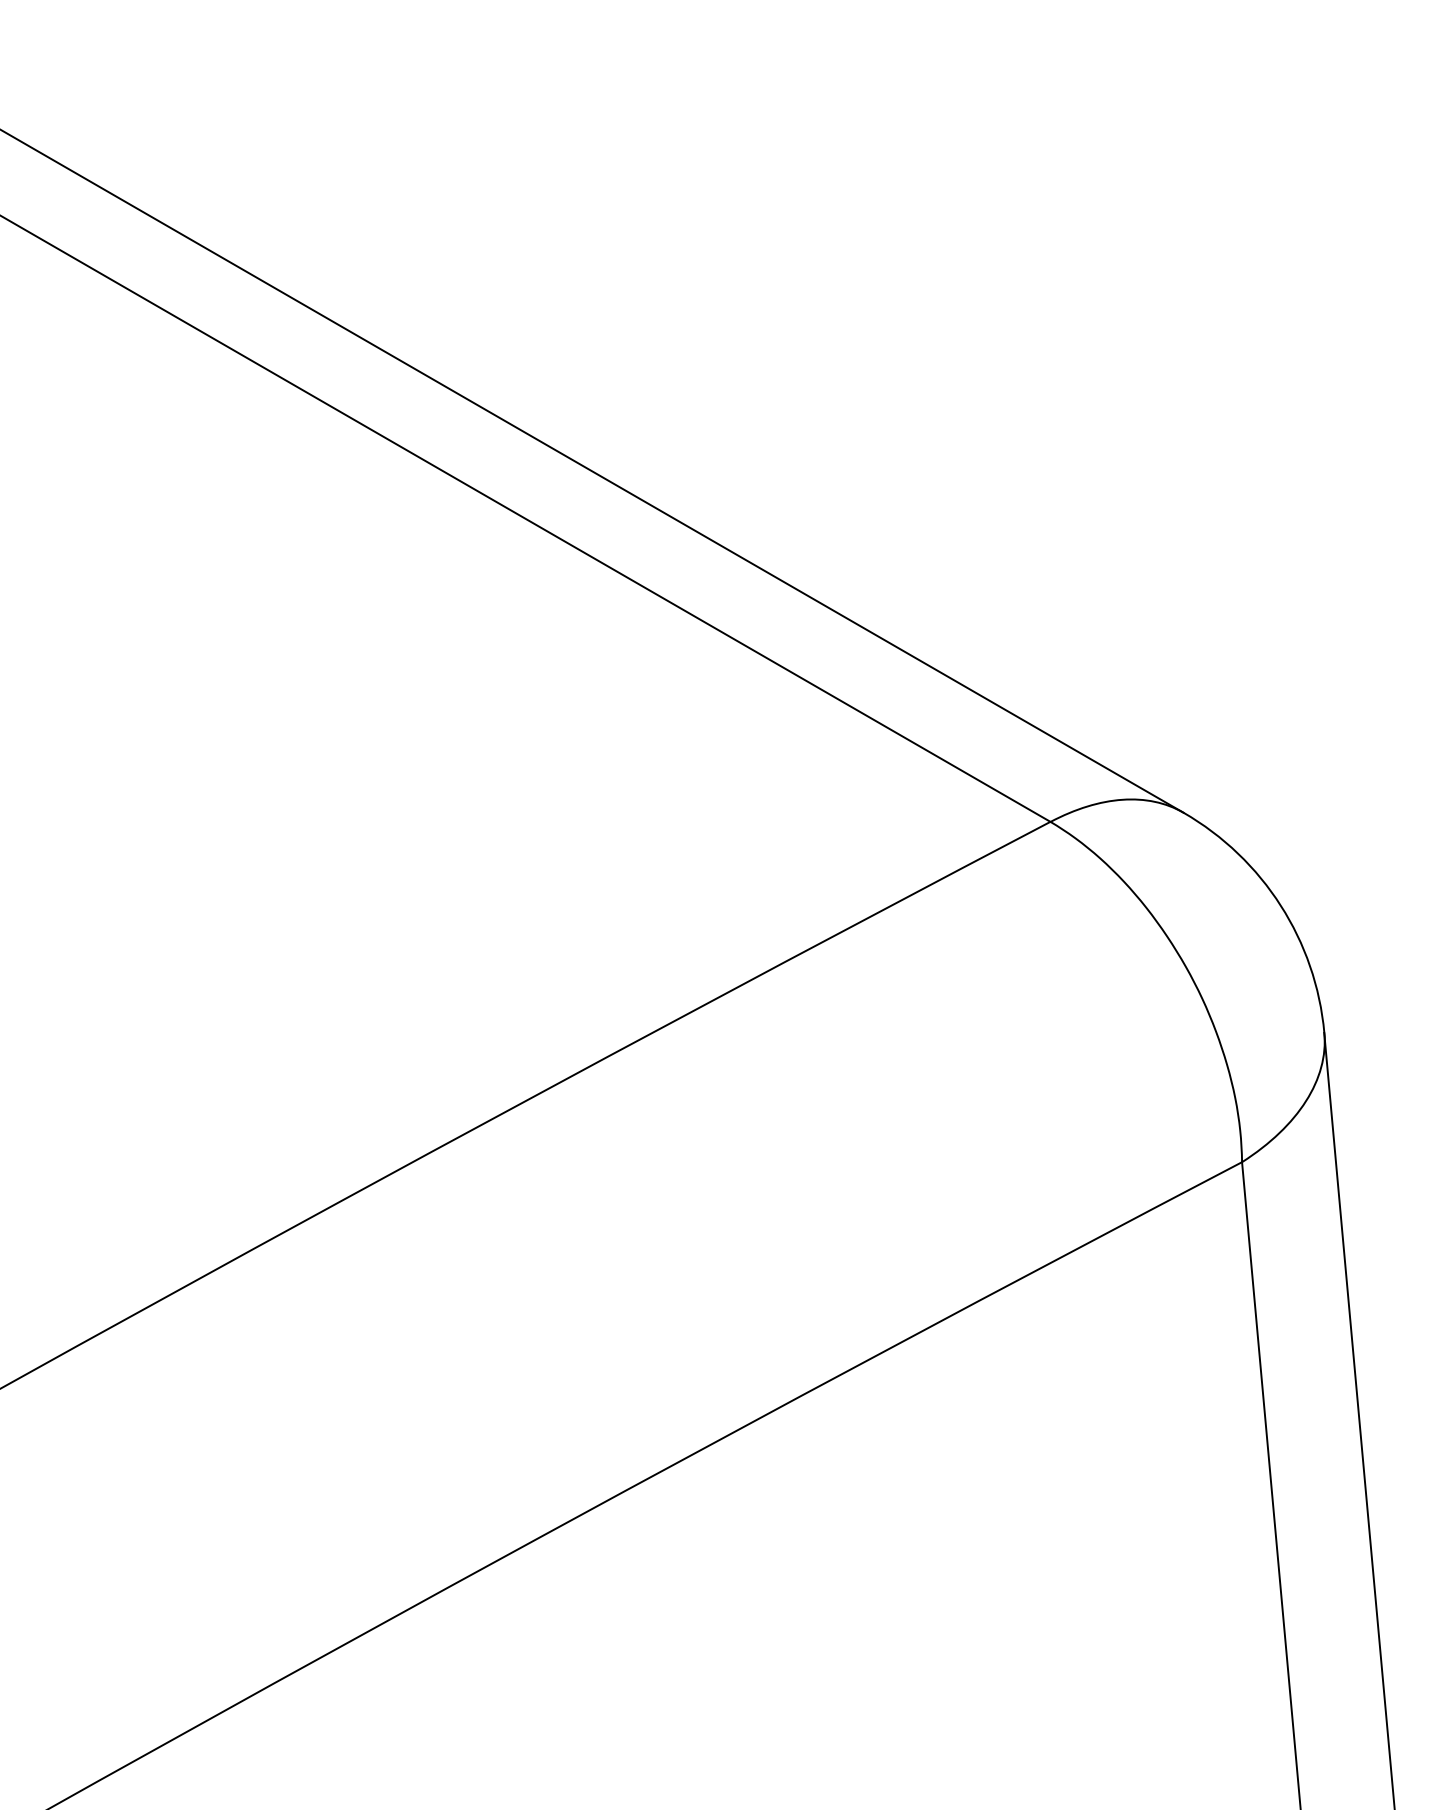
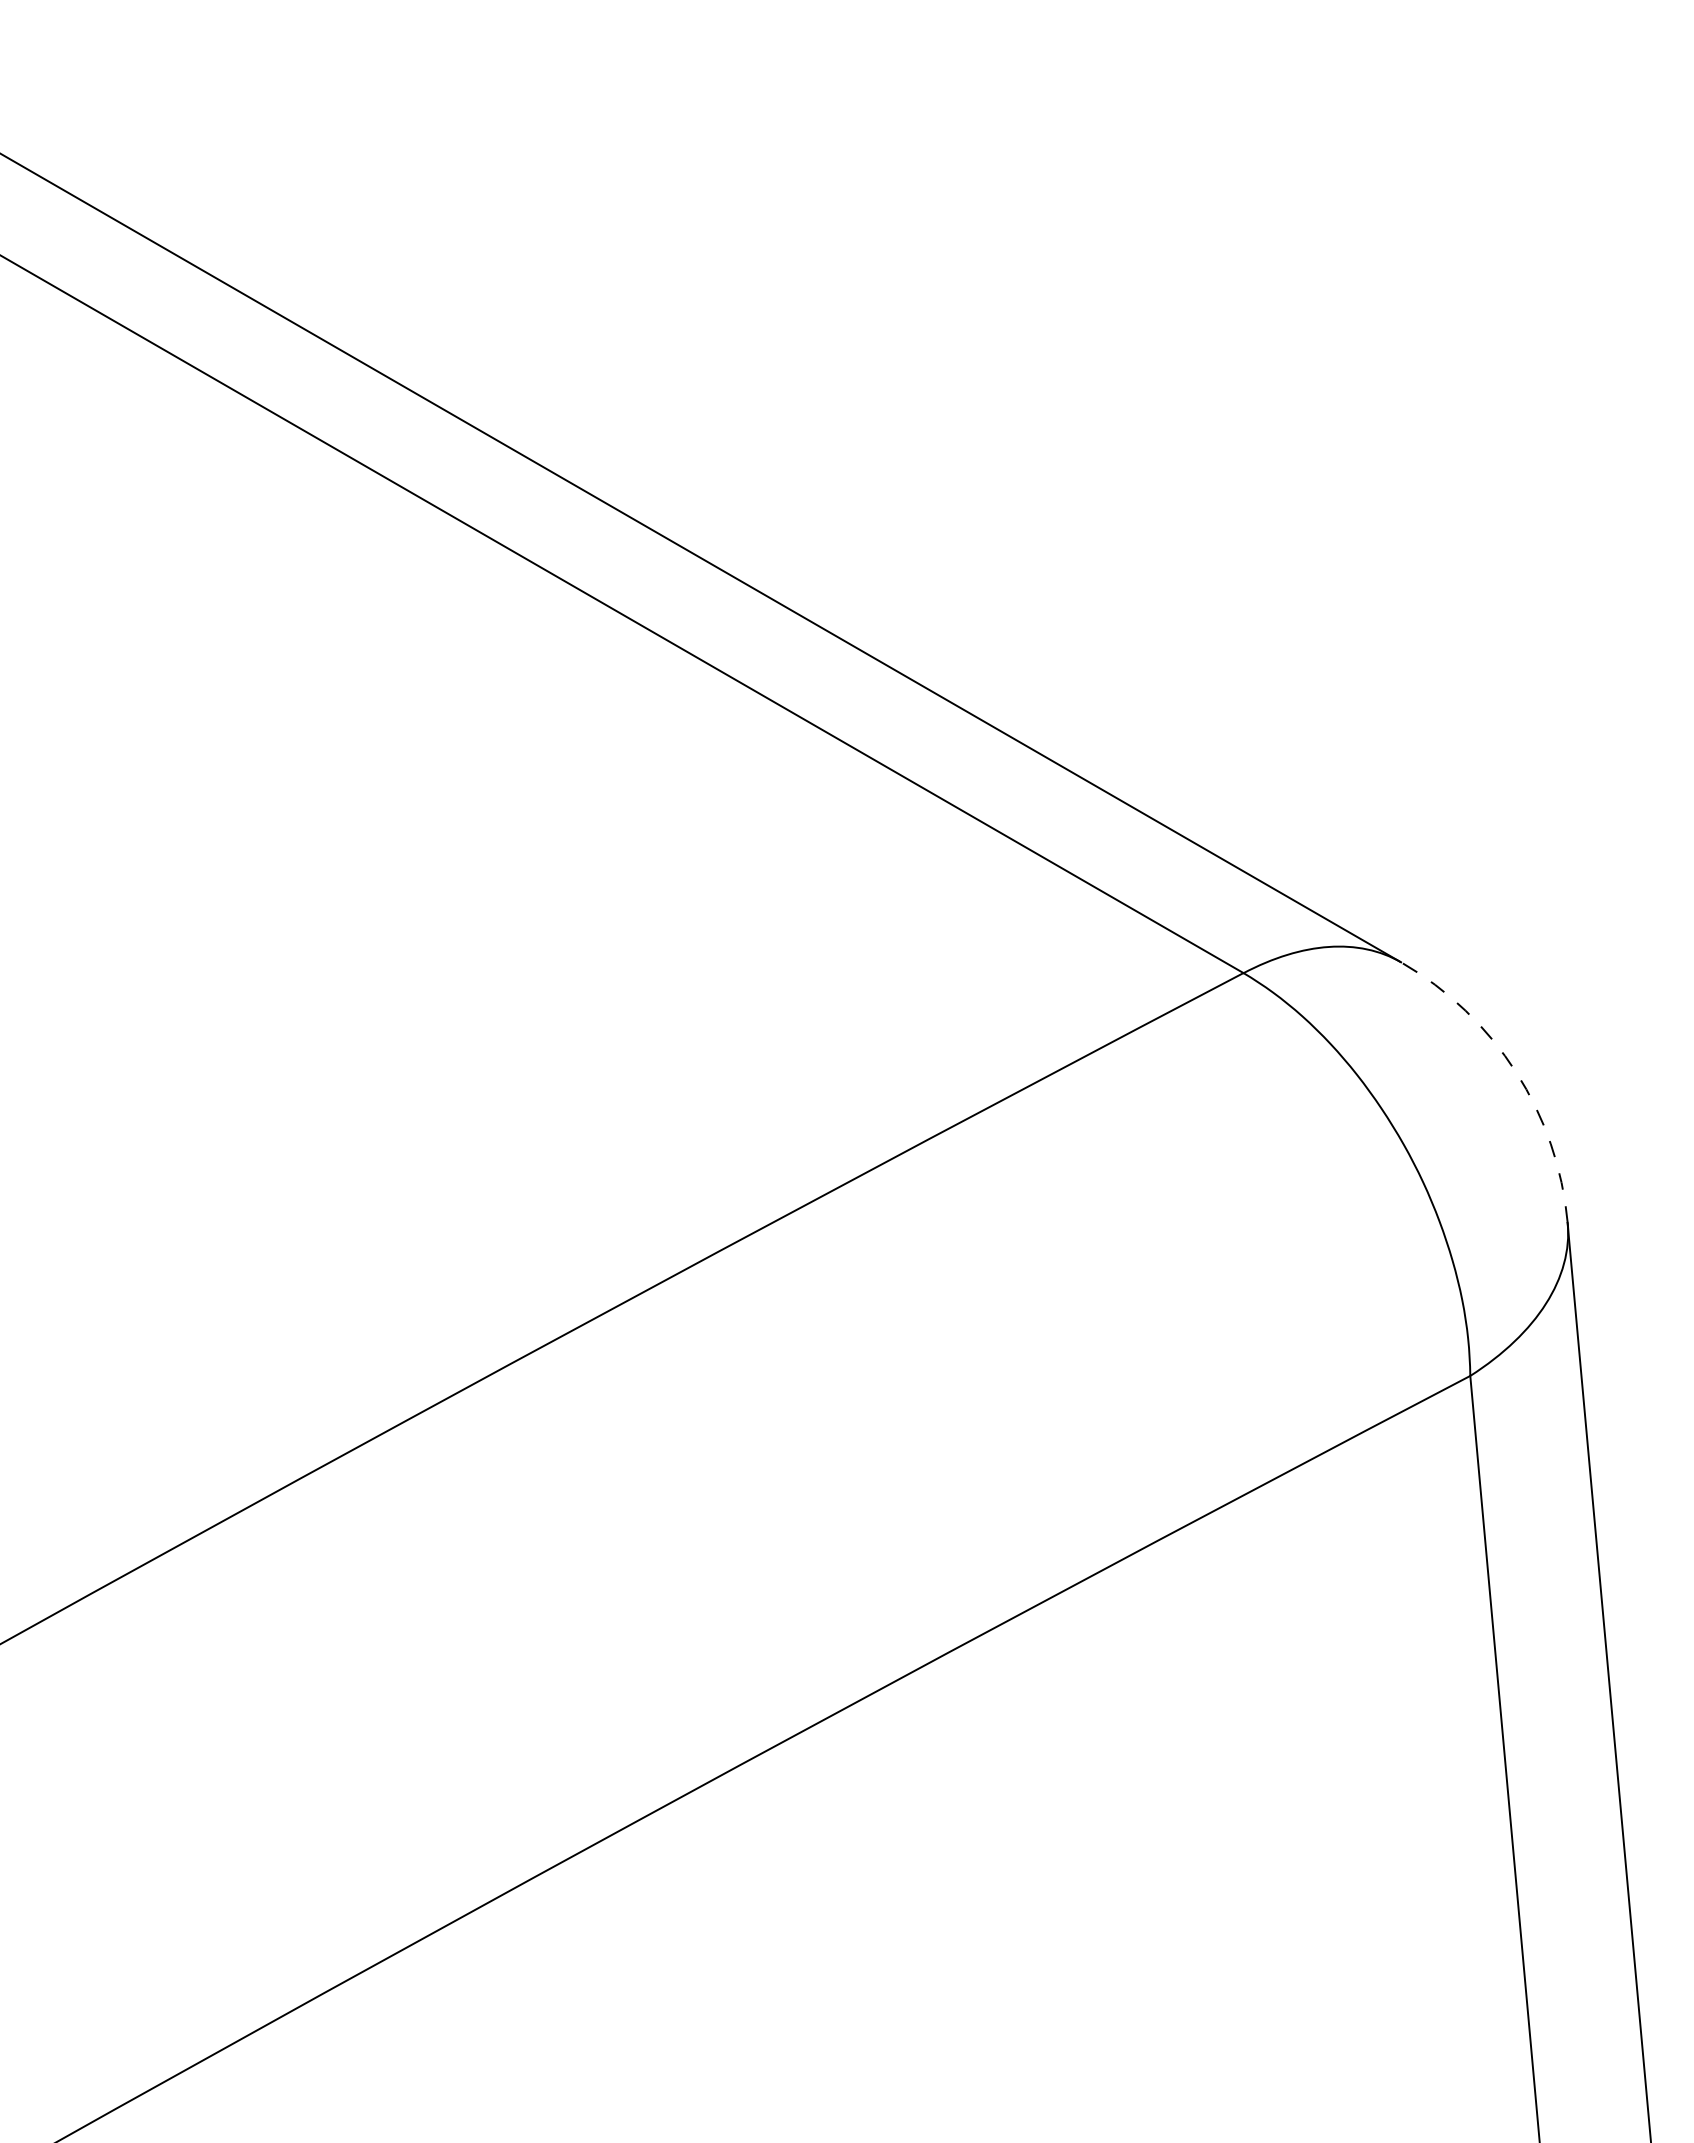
arc: (1281, 905) -> (1516, 1072), solid -> dashed

